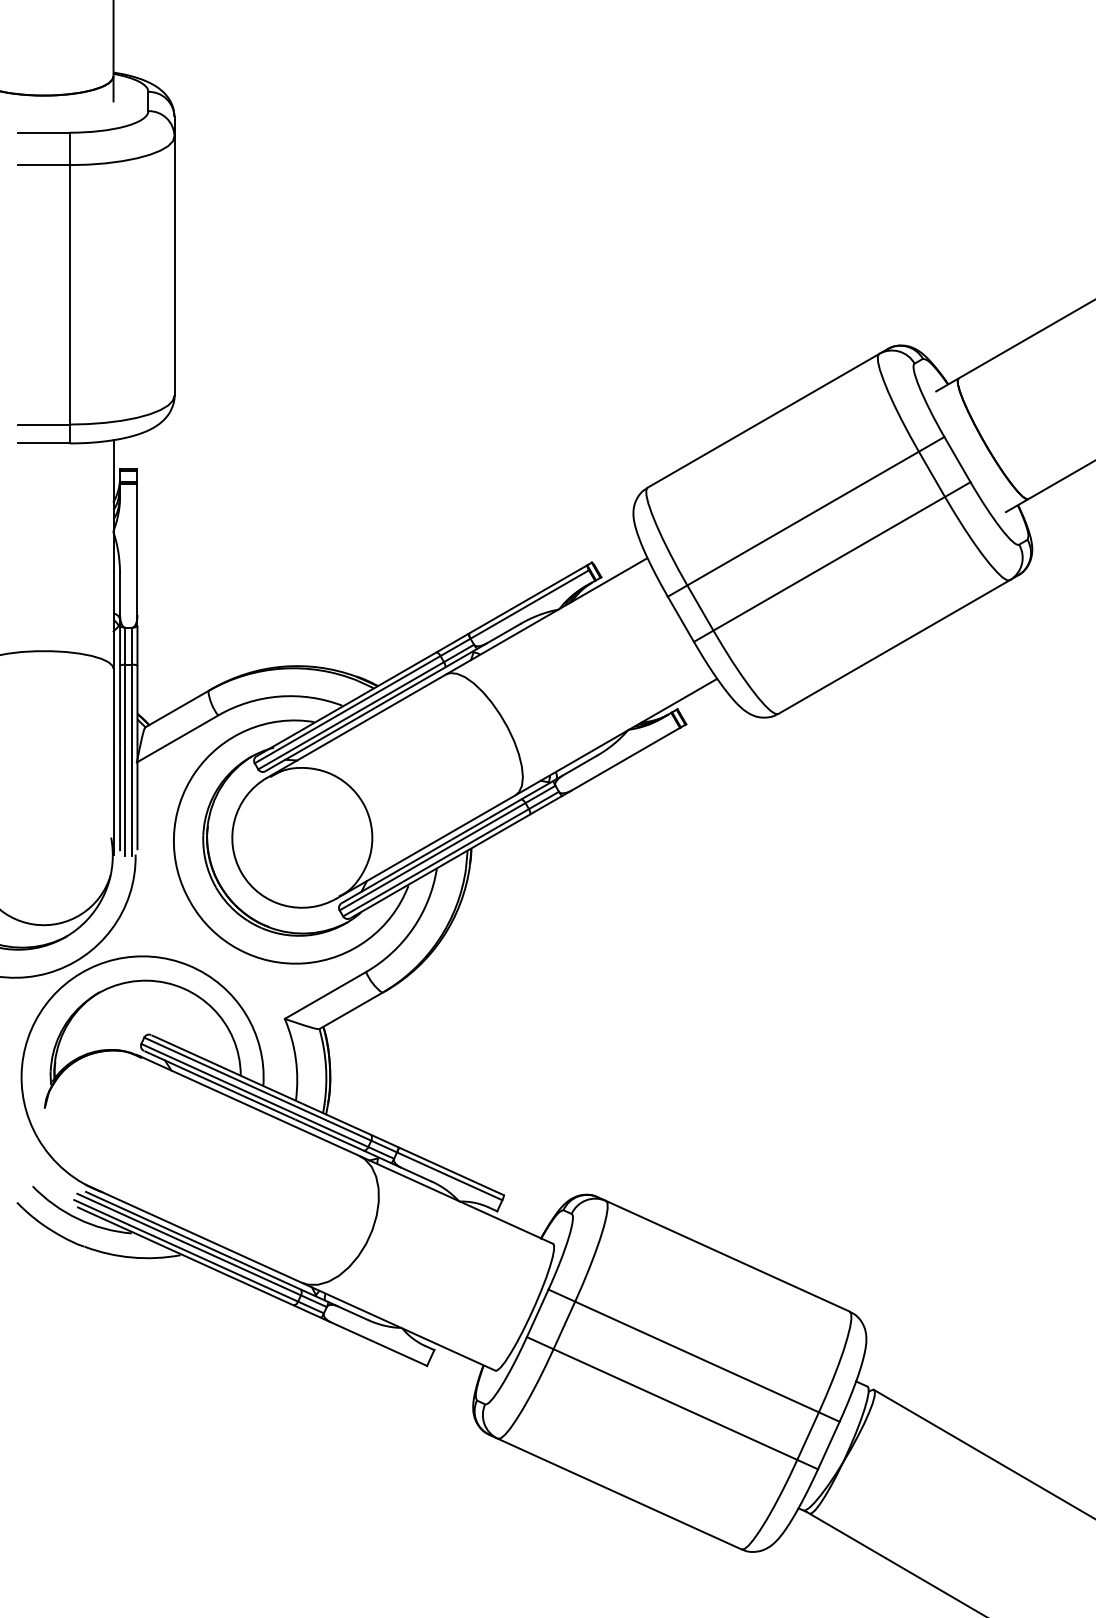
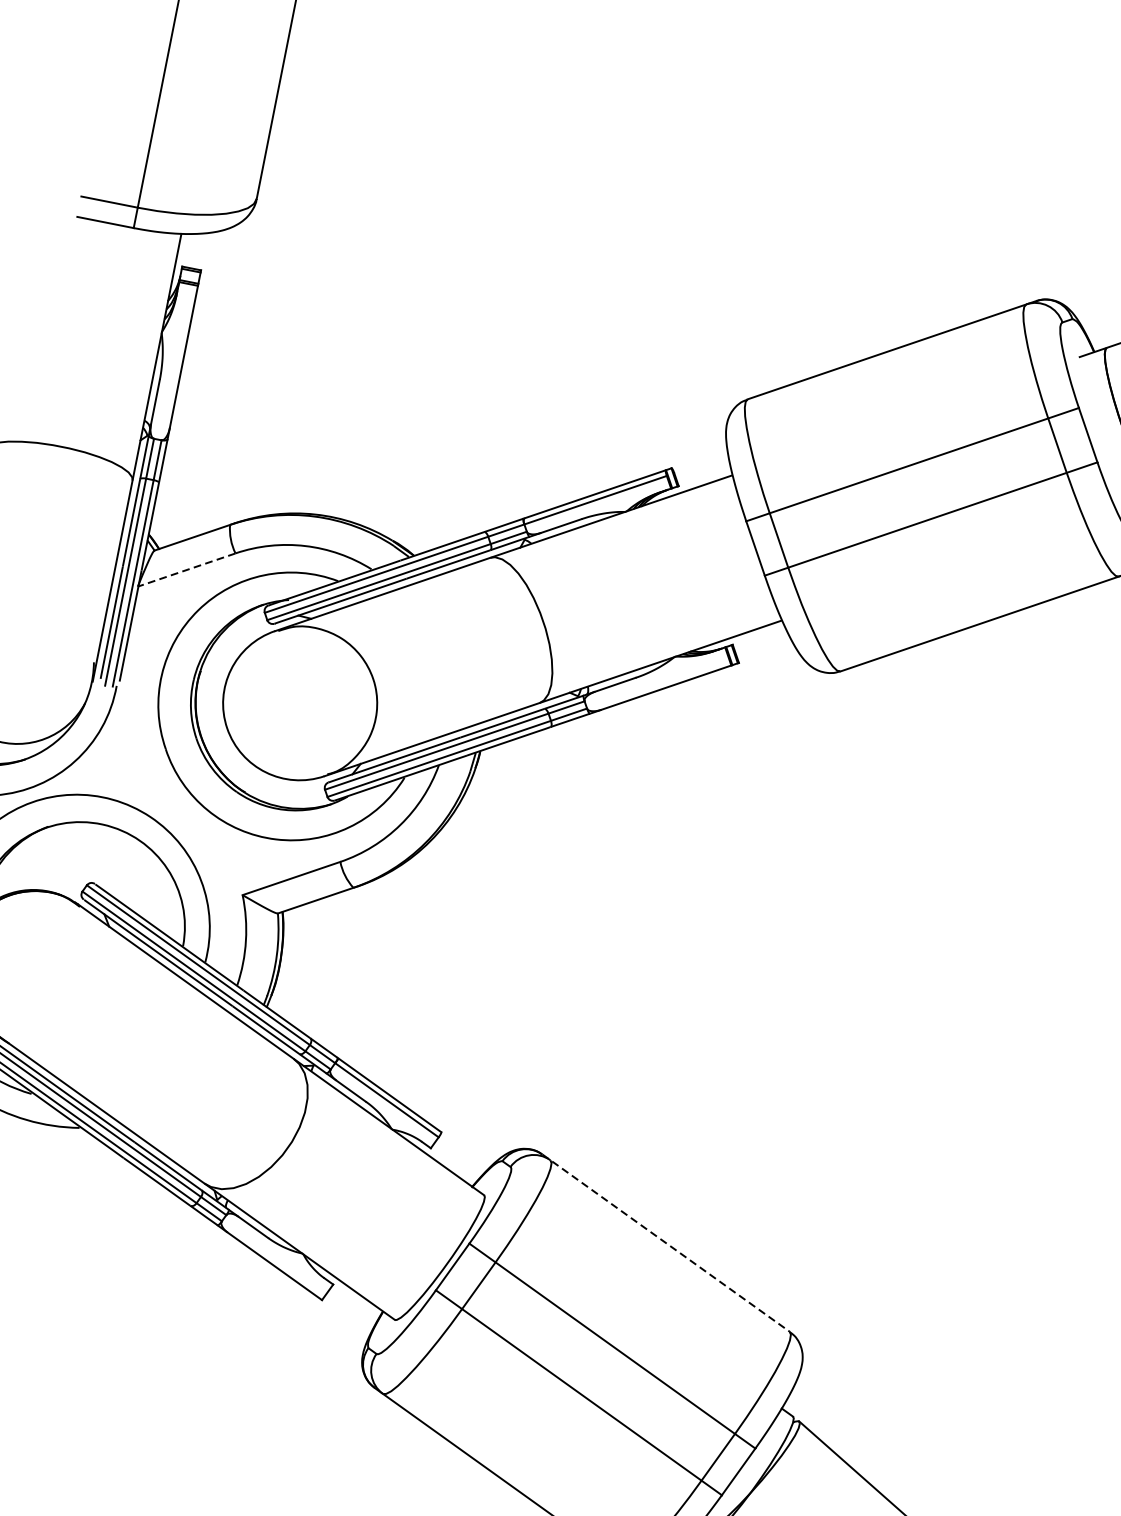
line: (177, 739) -> (186, 570), solid -> dashed
line: (724, 1254) -> (666, 1243), solid -> dashed

